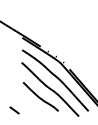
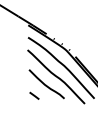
line: (14, 110) -> (34, 95), moved

